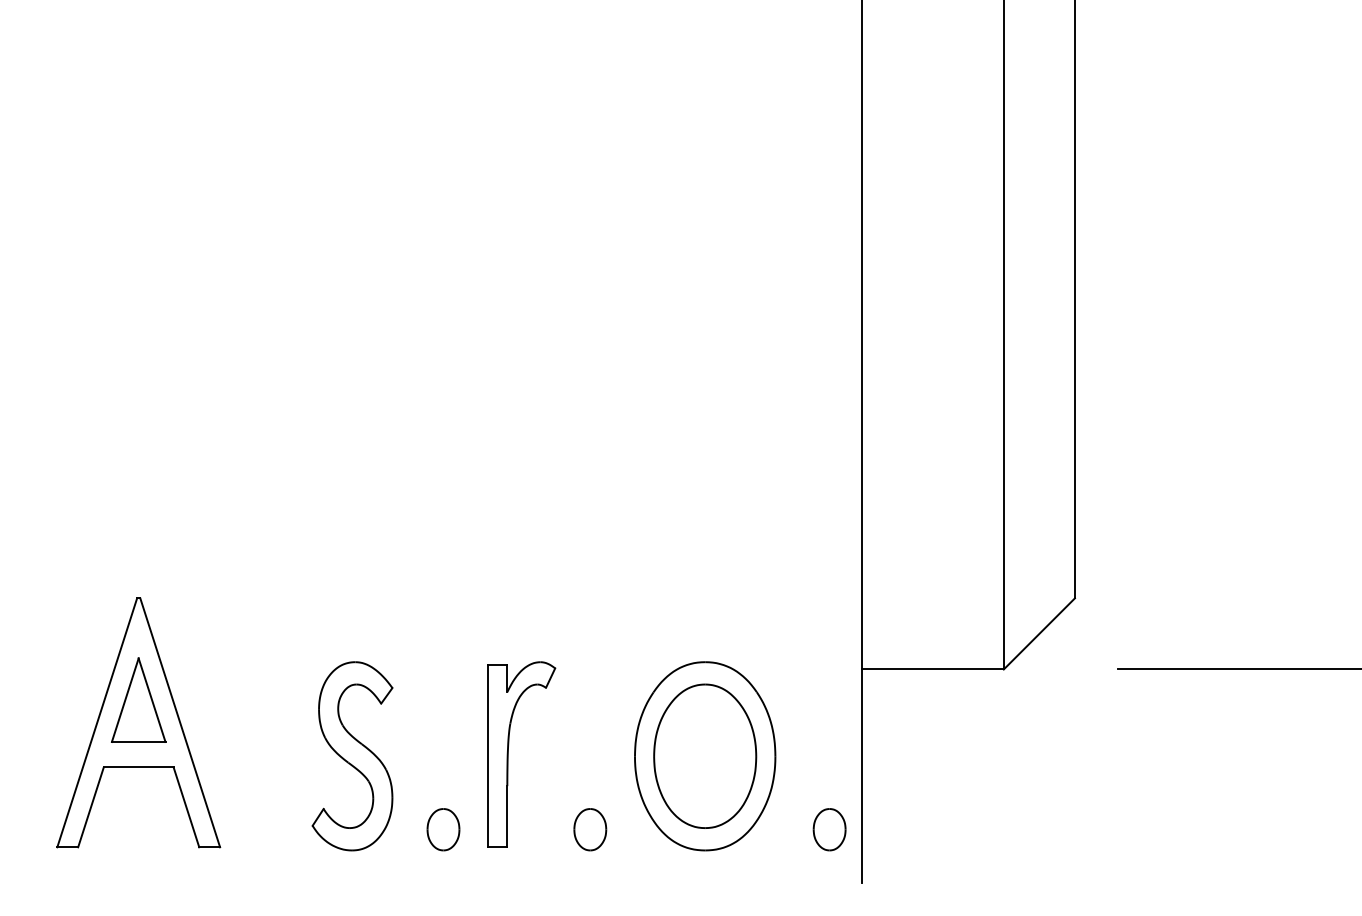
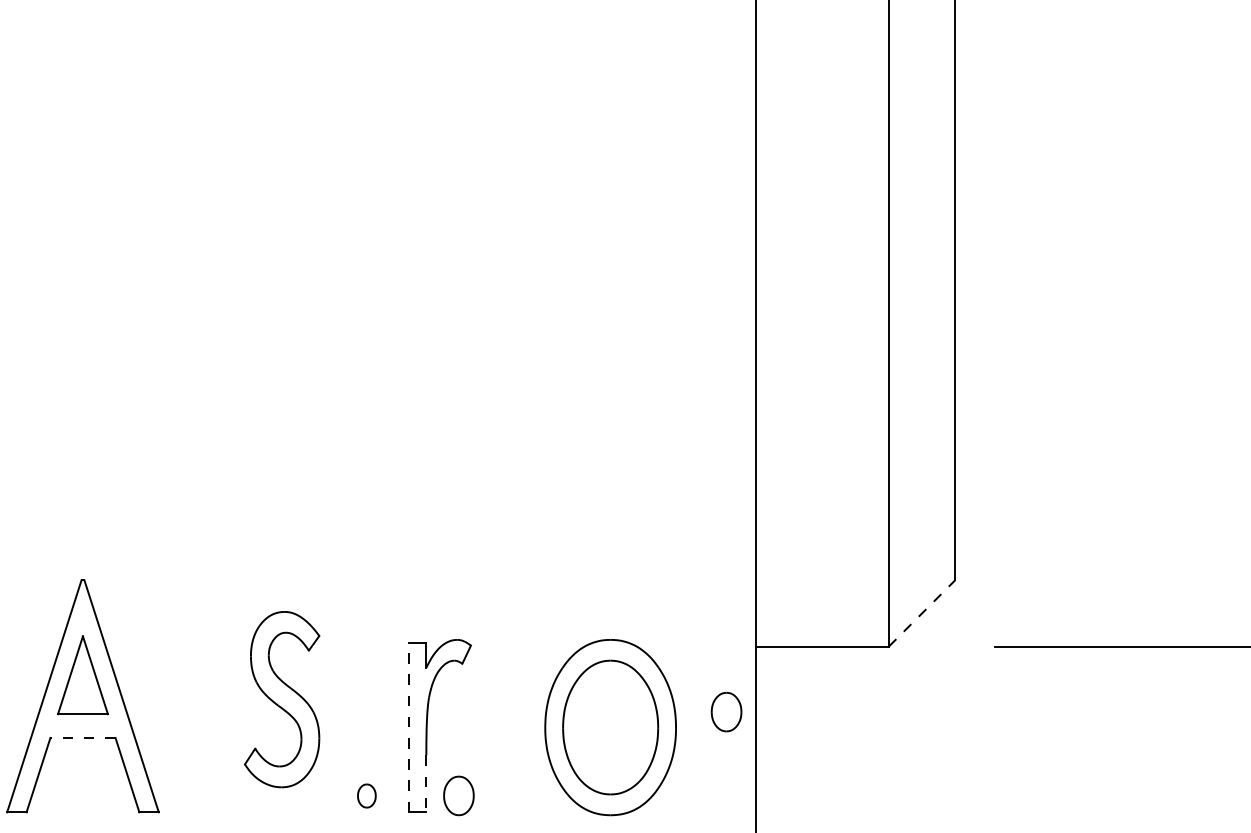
line: (1039, 633) -> (922, 613), solid -> dashed
part: (352, 756) -> (282, 699), moved
line: (488, 756) -> (408, 727), solid -> dashed
line: (138, 767) -> (82, 737), solid -> dashed
line: (507, 816) -> (426, 783), solid -> dashed
part: (443, 829) -> (366, 795), size x0.6
part: (590, 829) -> (459, 795), moved
part: (829, 829) -> (726, 711), moved

